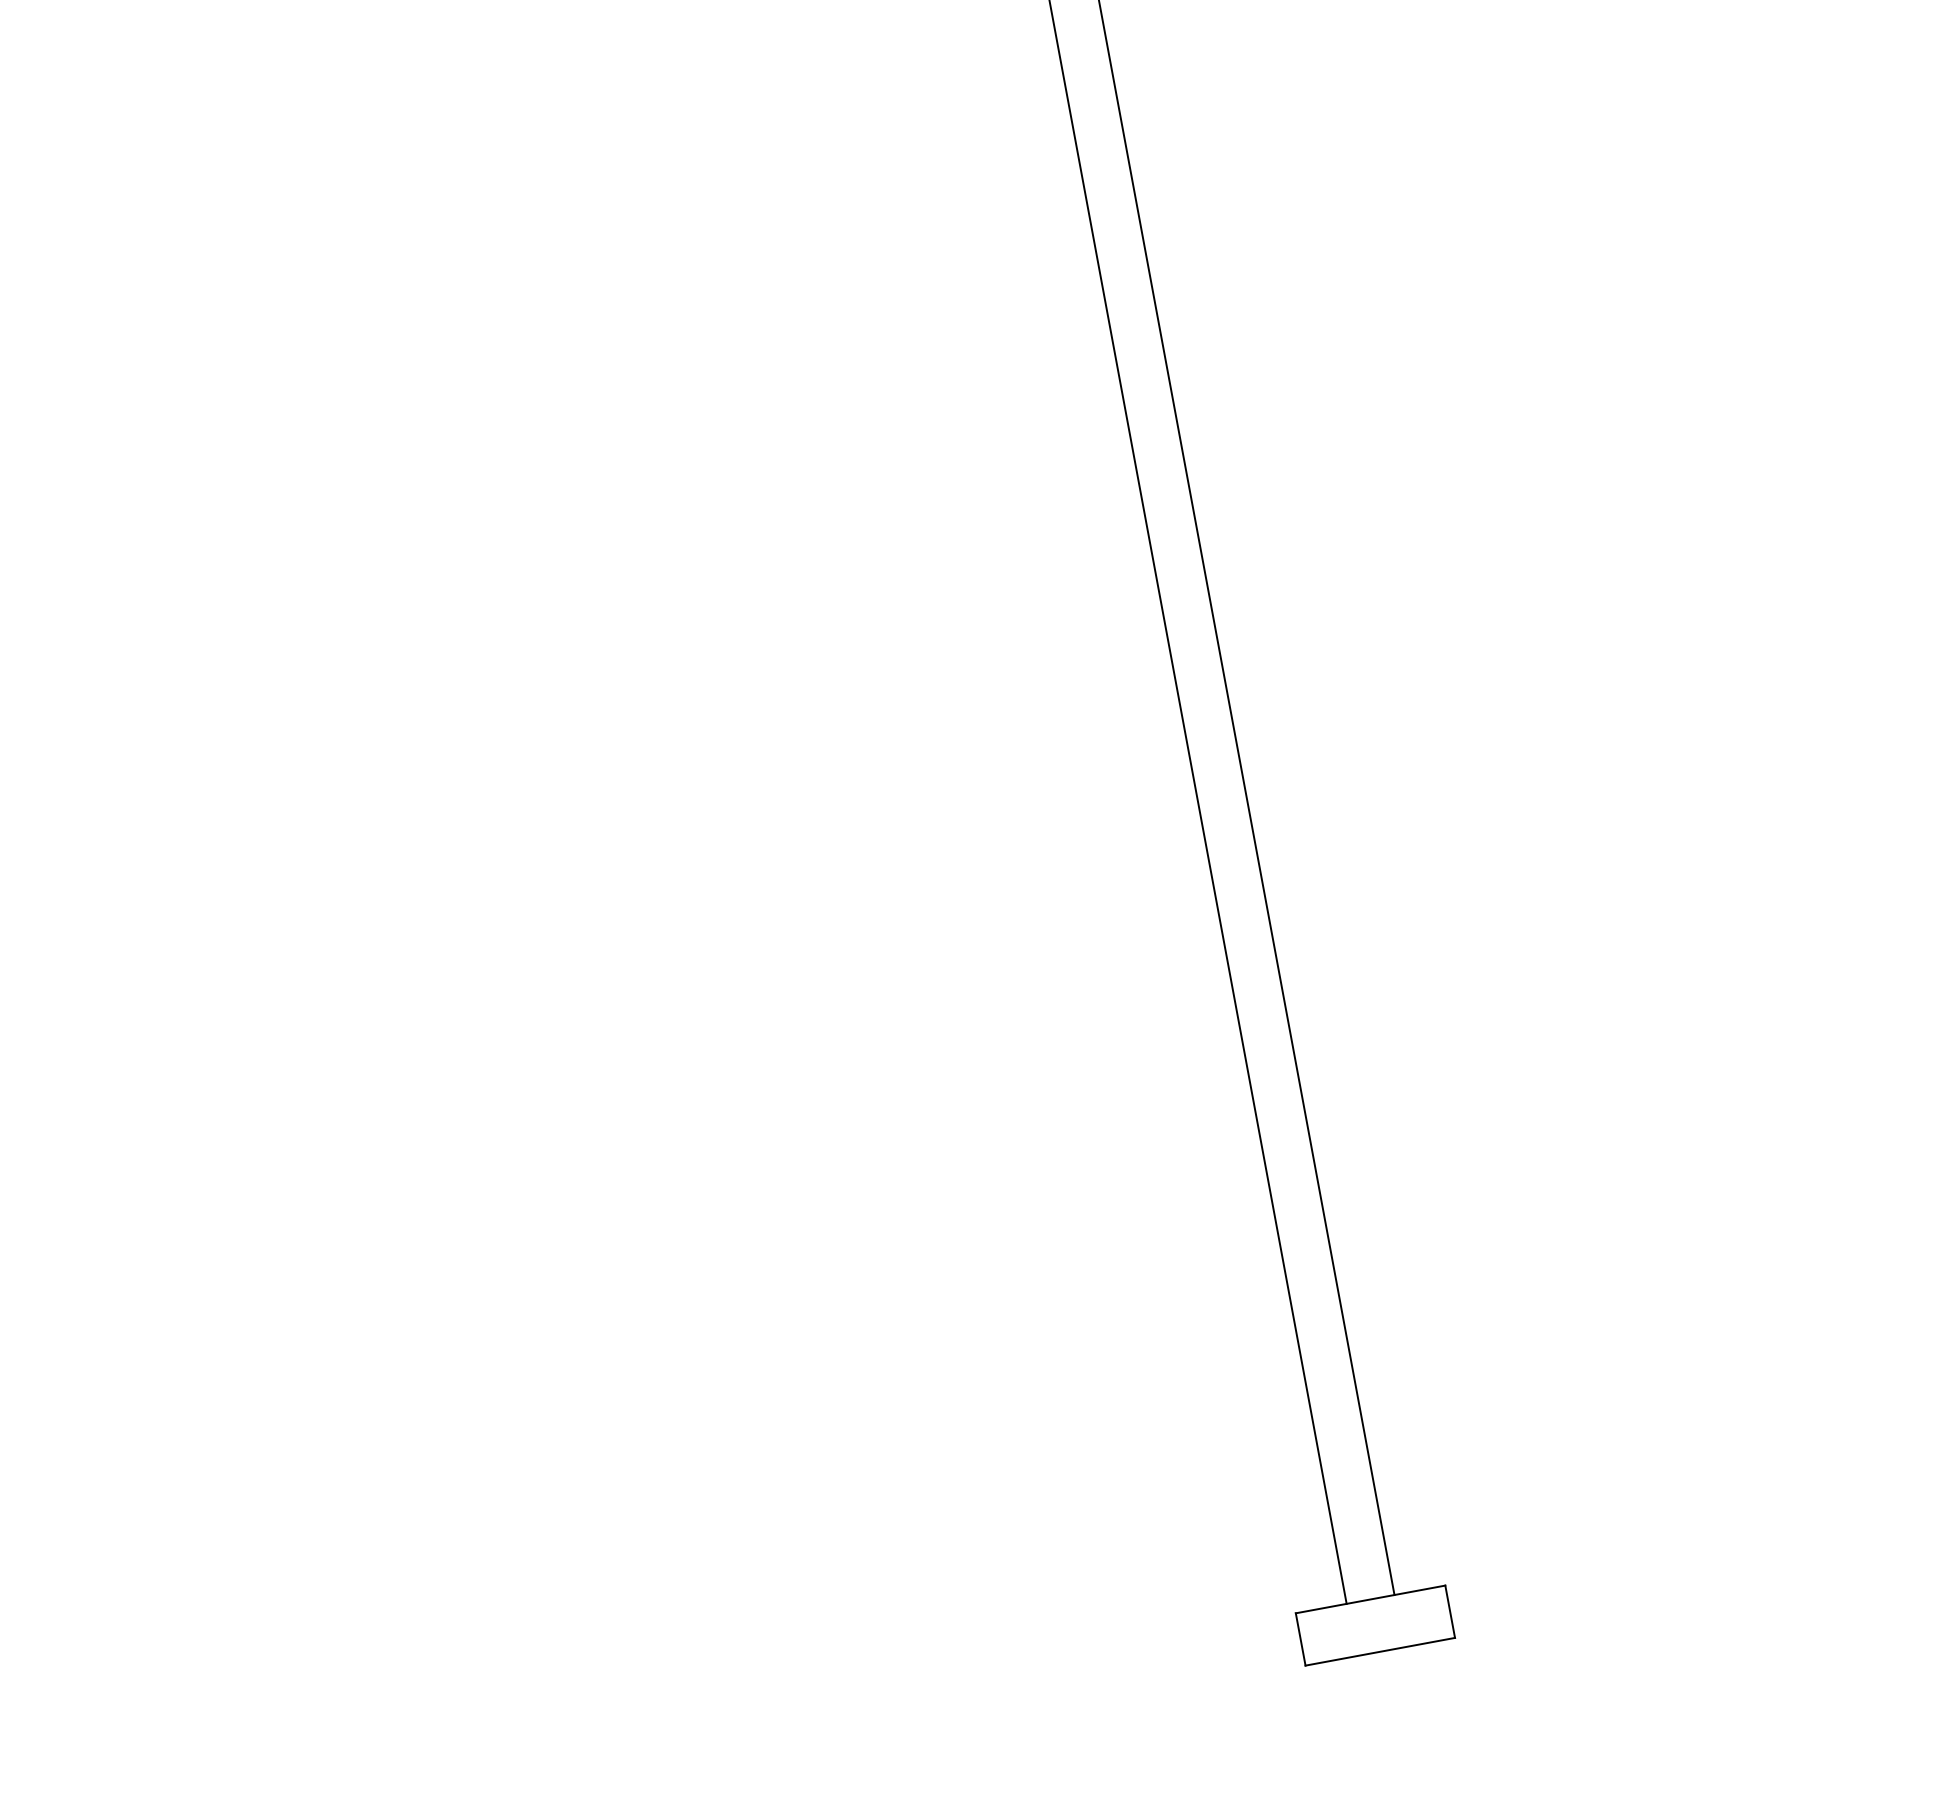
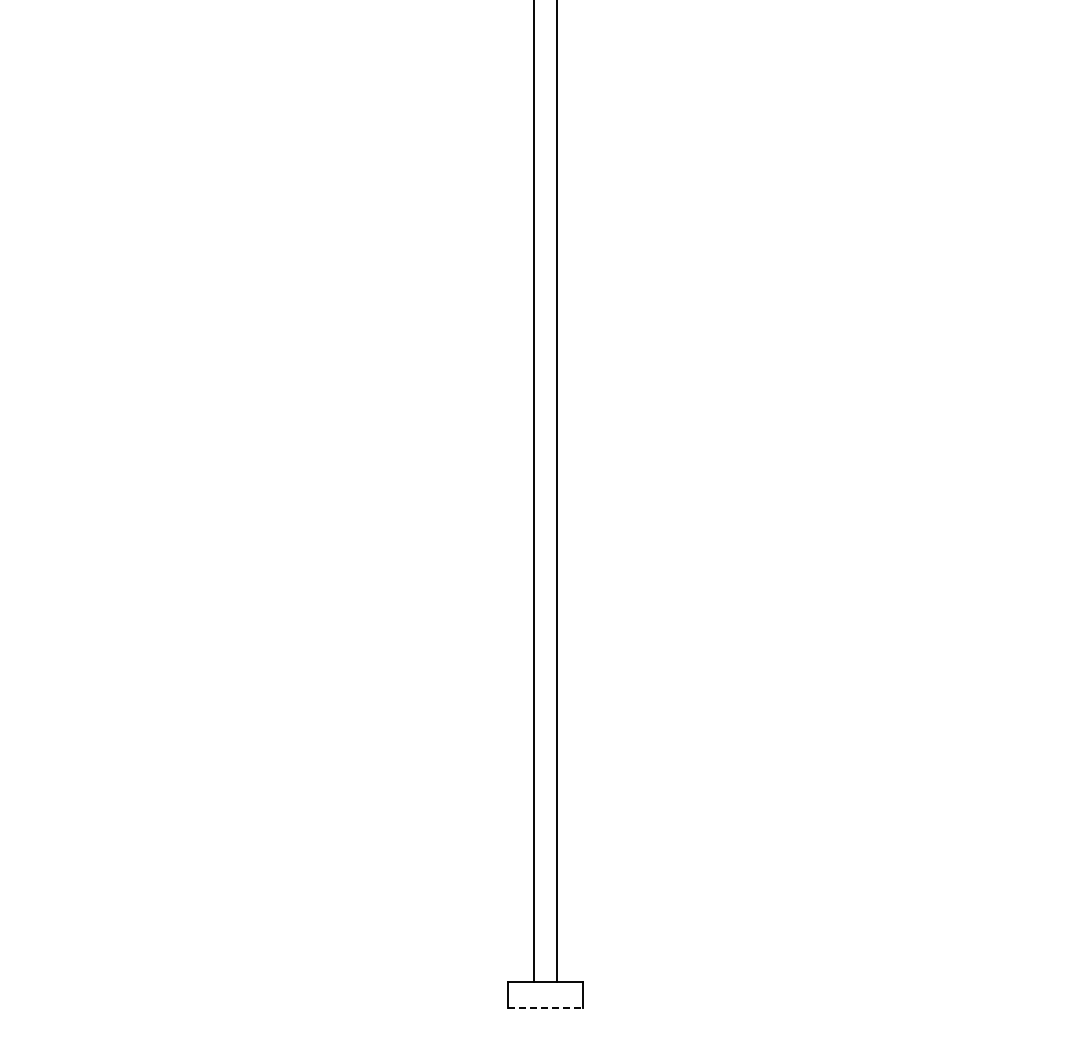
line: (1380, 1650) -> (545, 1007), solid -> dashed

